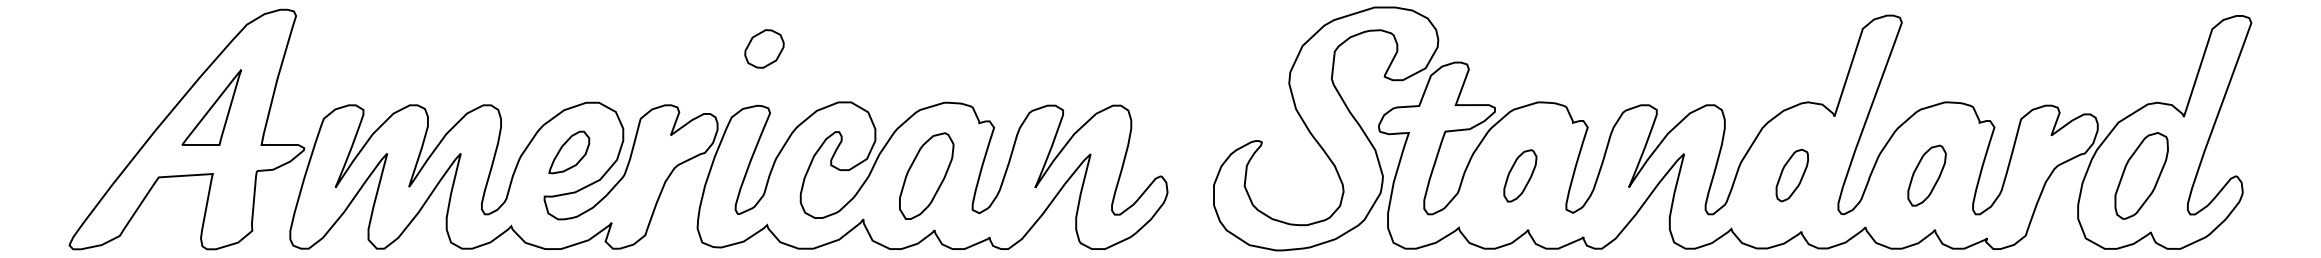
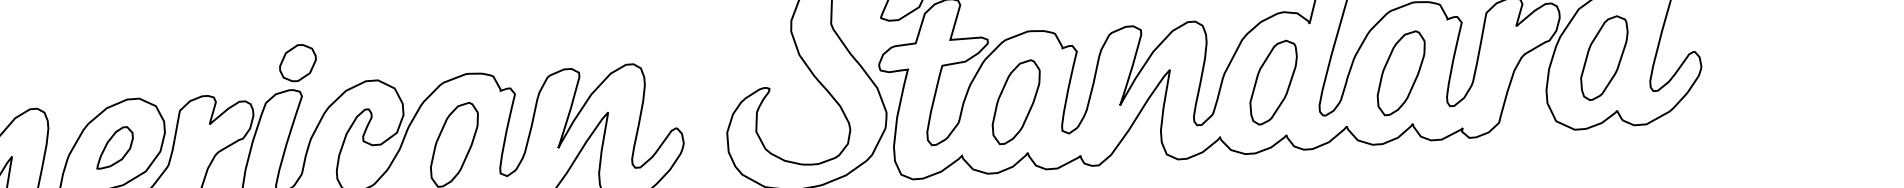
part: (764, 48) -> (297, 62), moved
part: (1520, 175) -> (1016, 101), size x1.67
part: (1792, 175) -> (1274, 82), size x1.67
part: (1926, 175) -> (1400, 73), size x1.43

